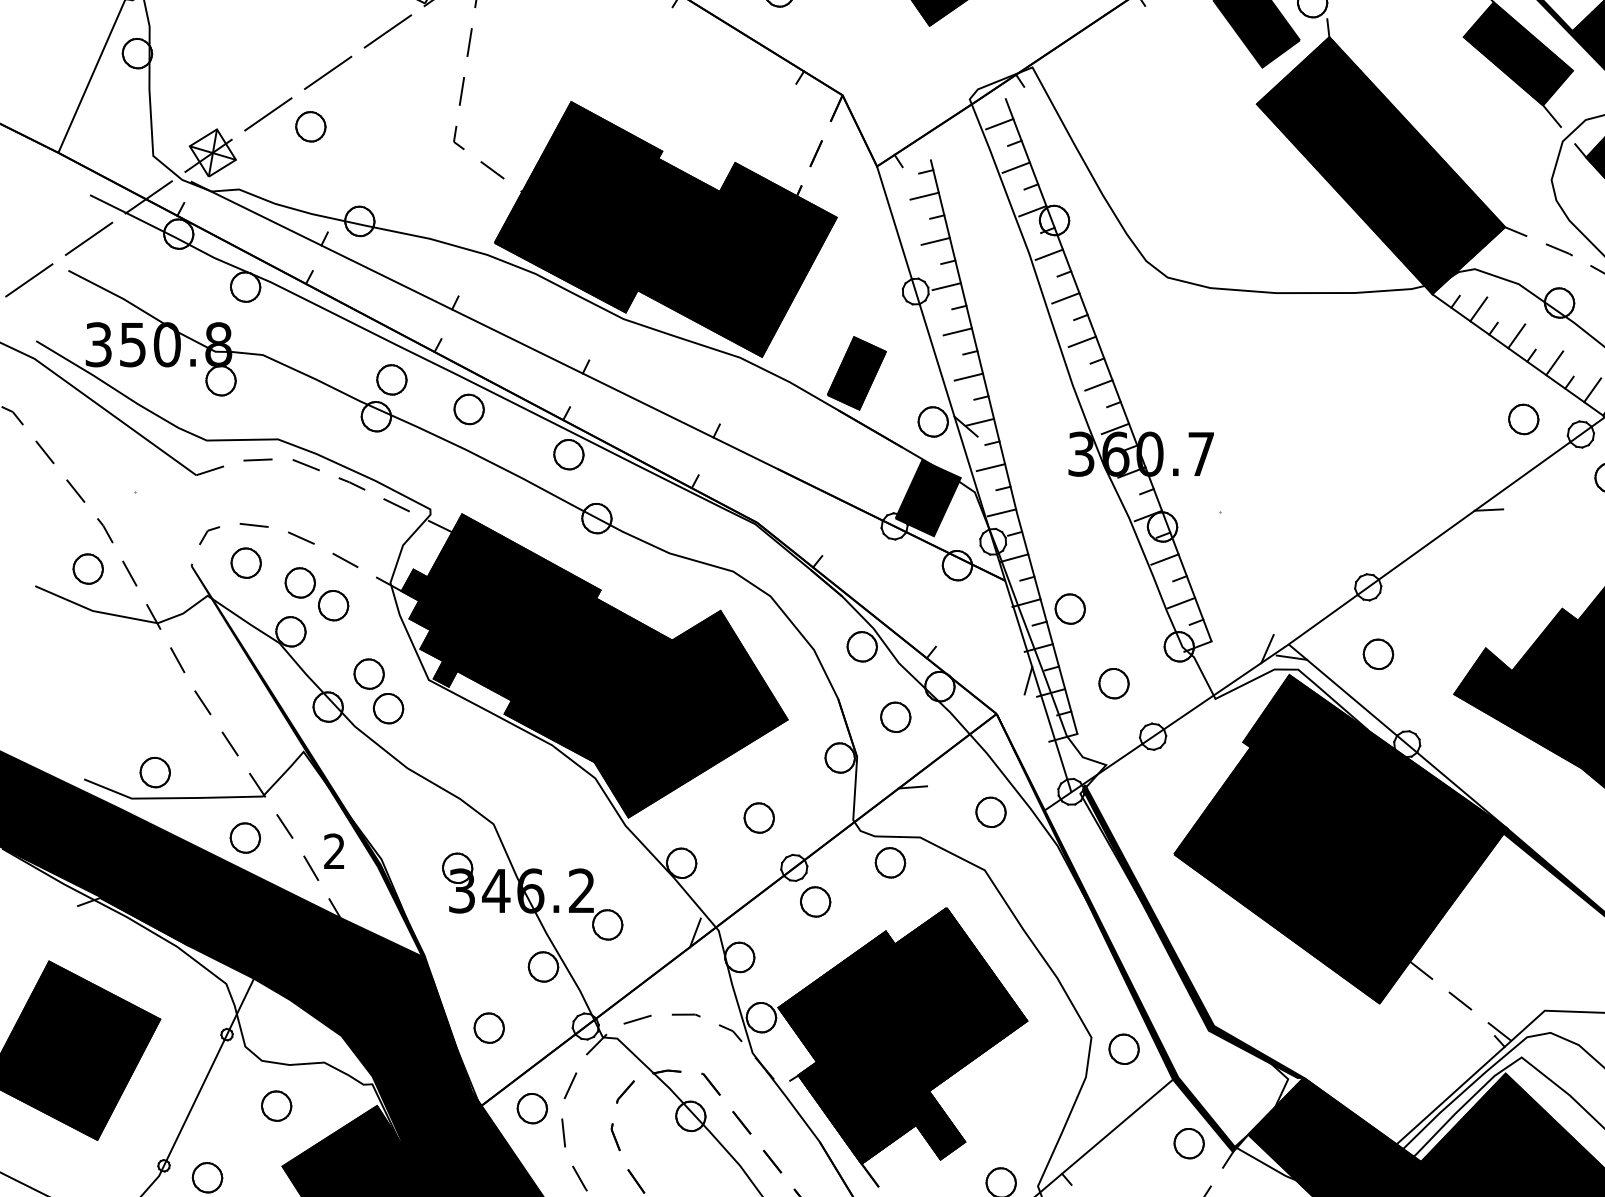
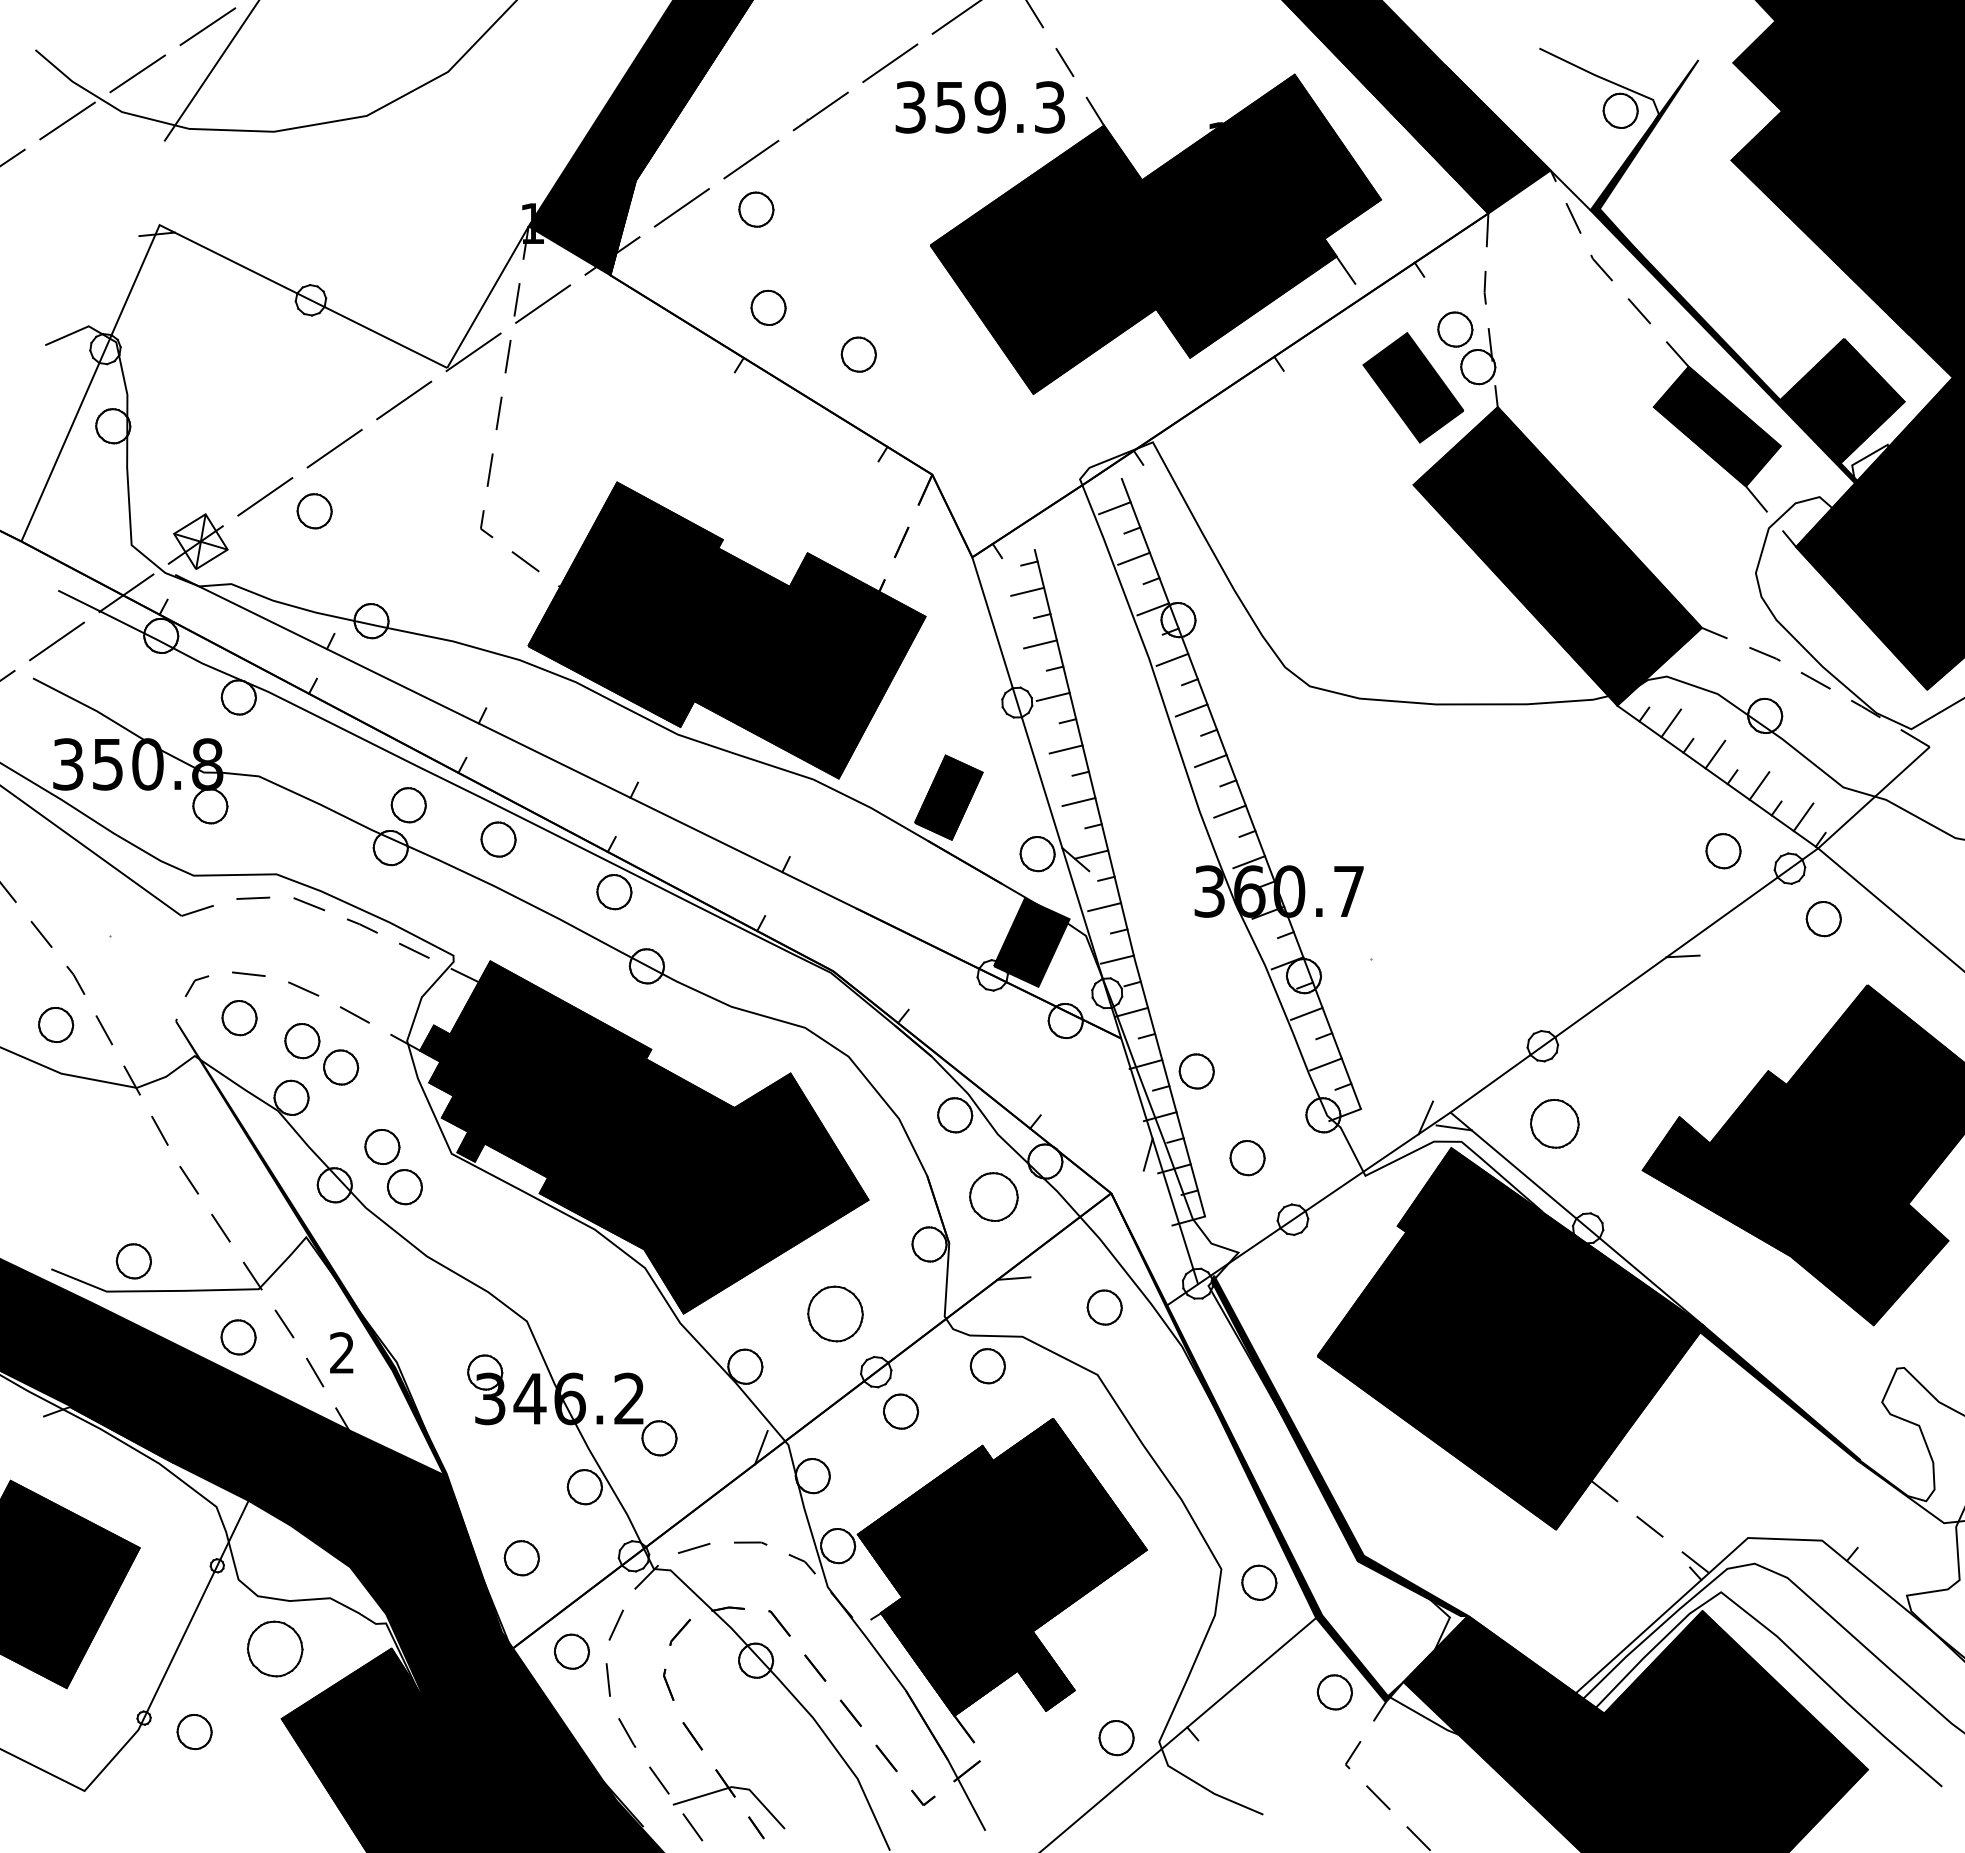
part: (1378, 654) -> (1554, 1124), size x1.4
part: (896, 717) -> (994, 1197), size x1.4
part: (759, 818) -> (835, 1314), size x1.6
part: (276, 1105) -> (274, 1648), size x1.6

